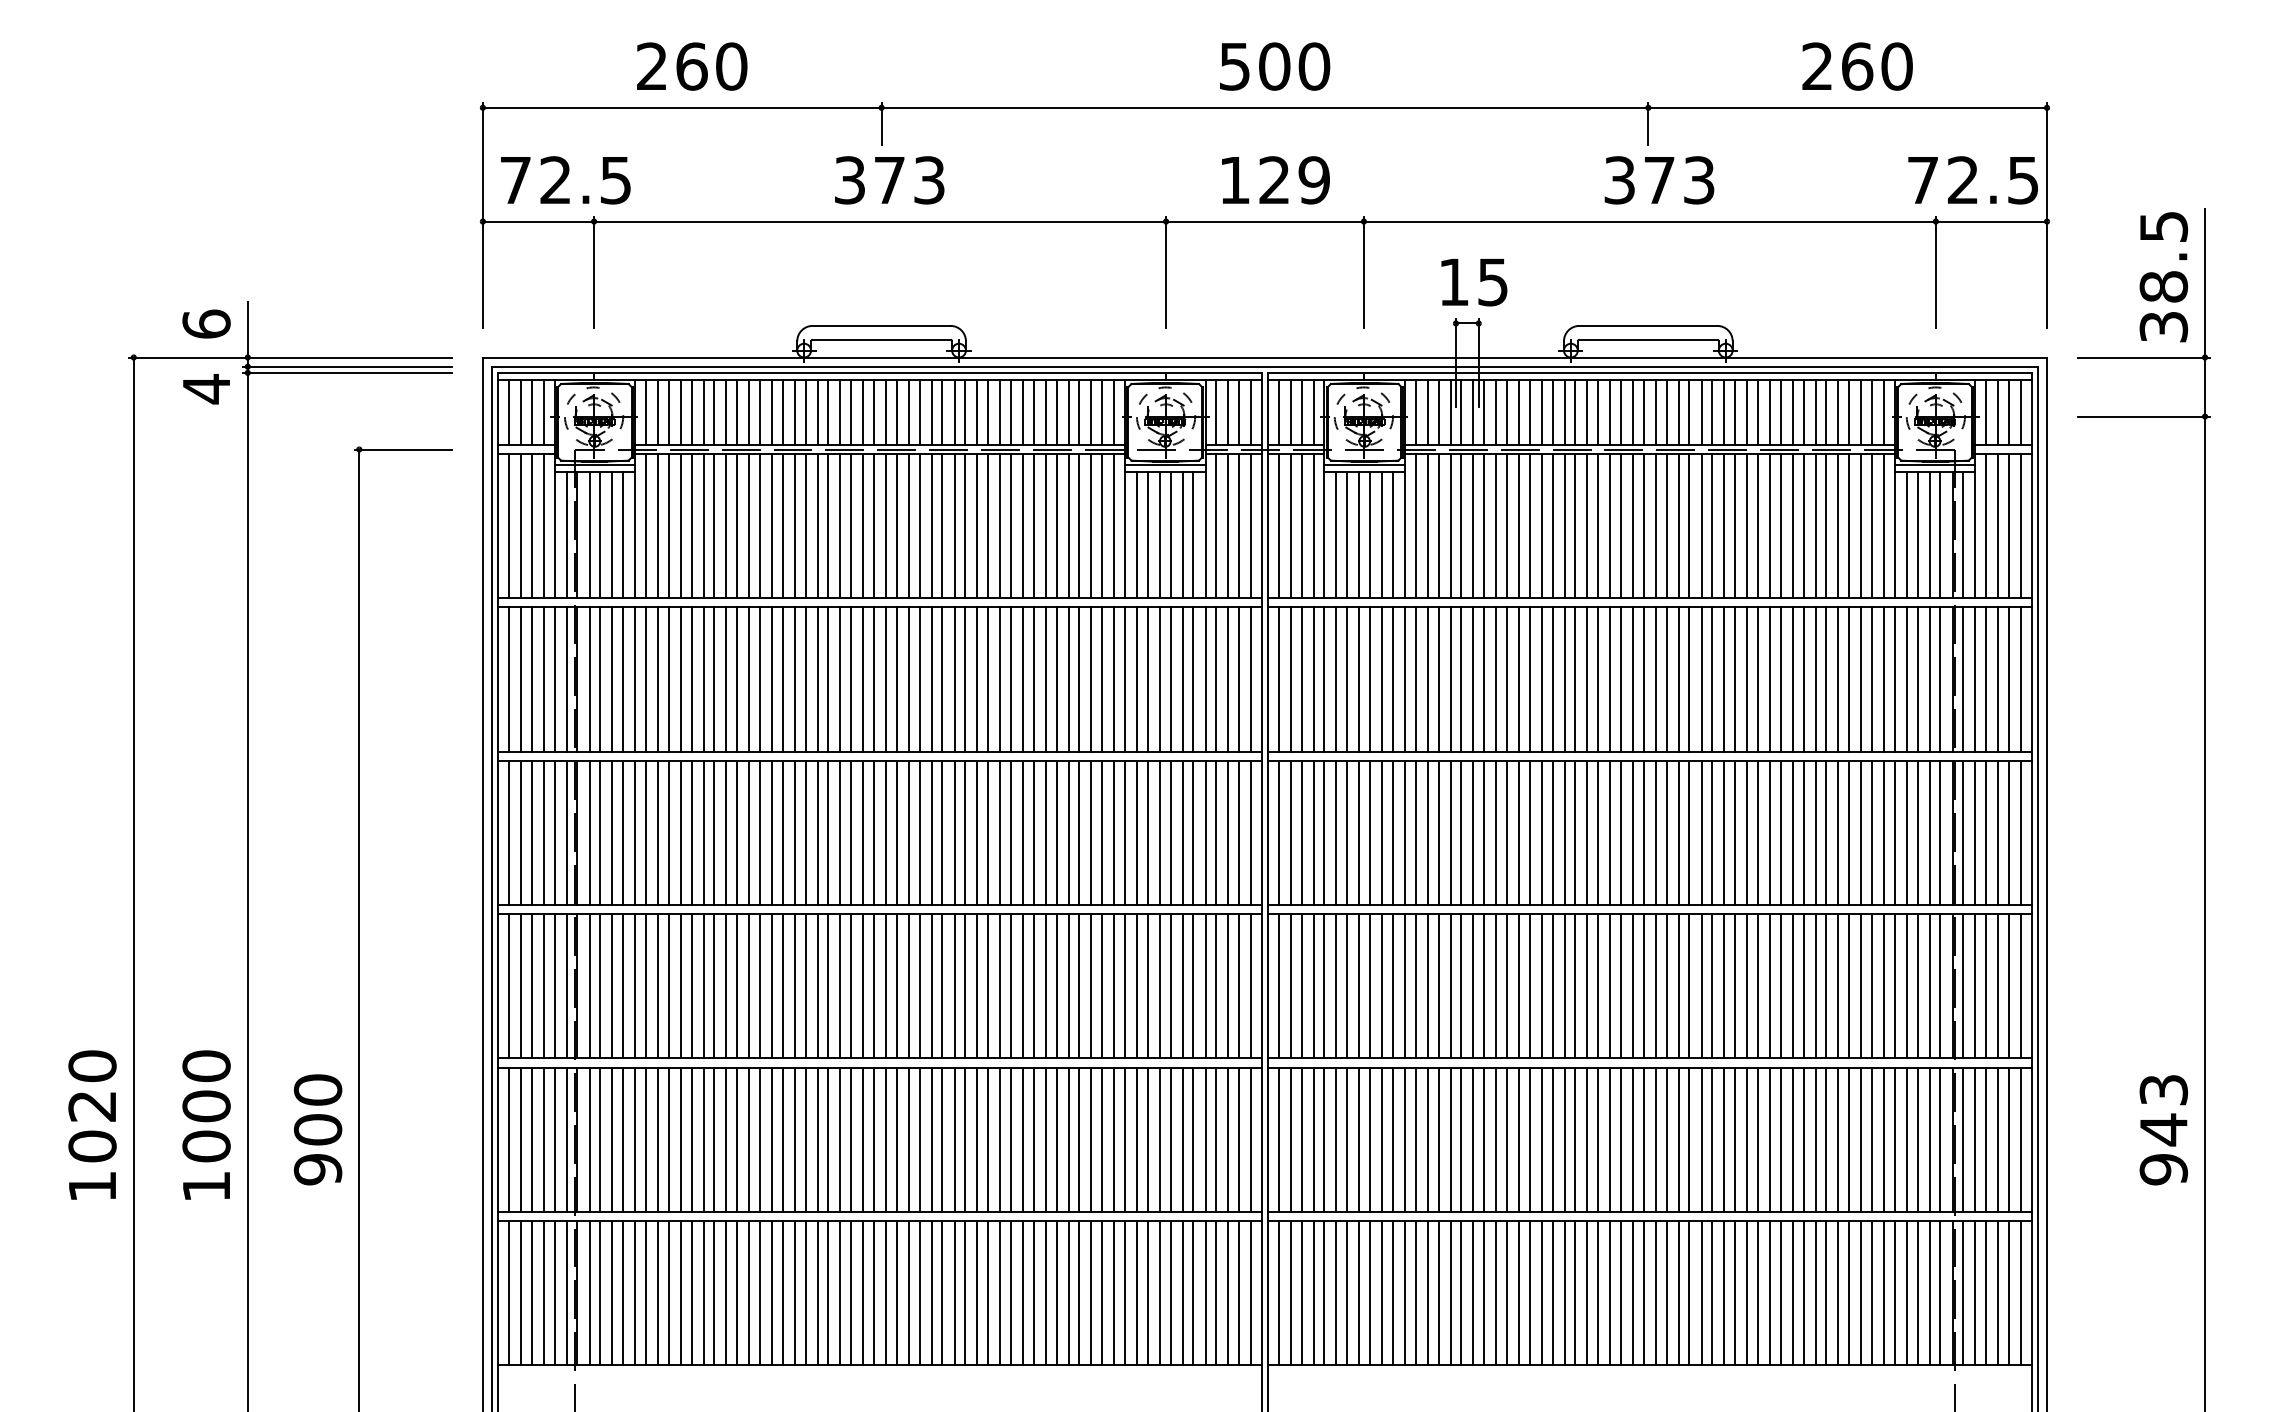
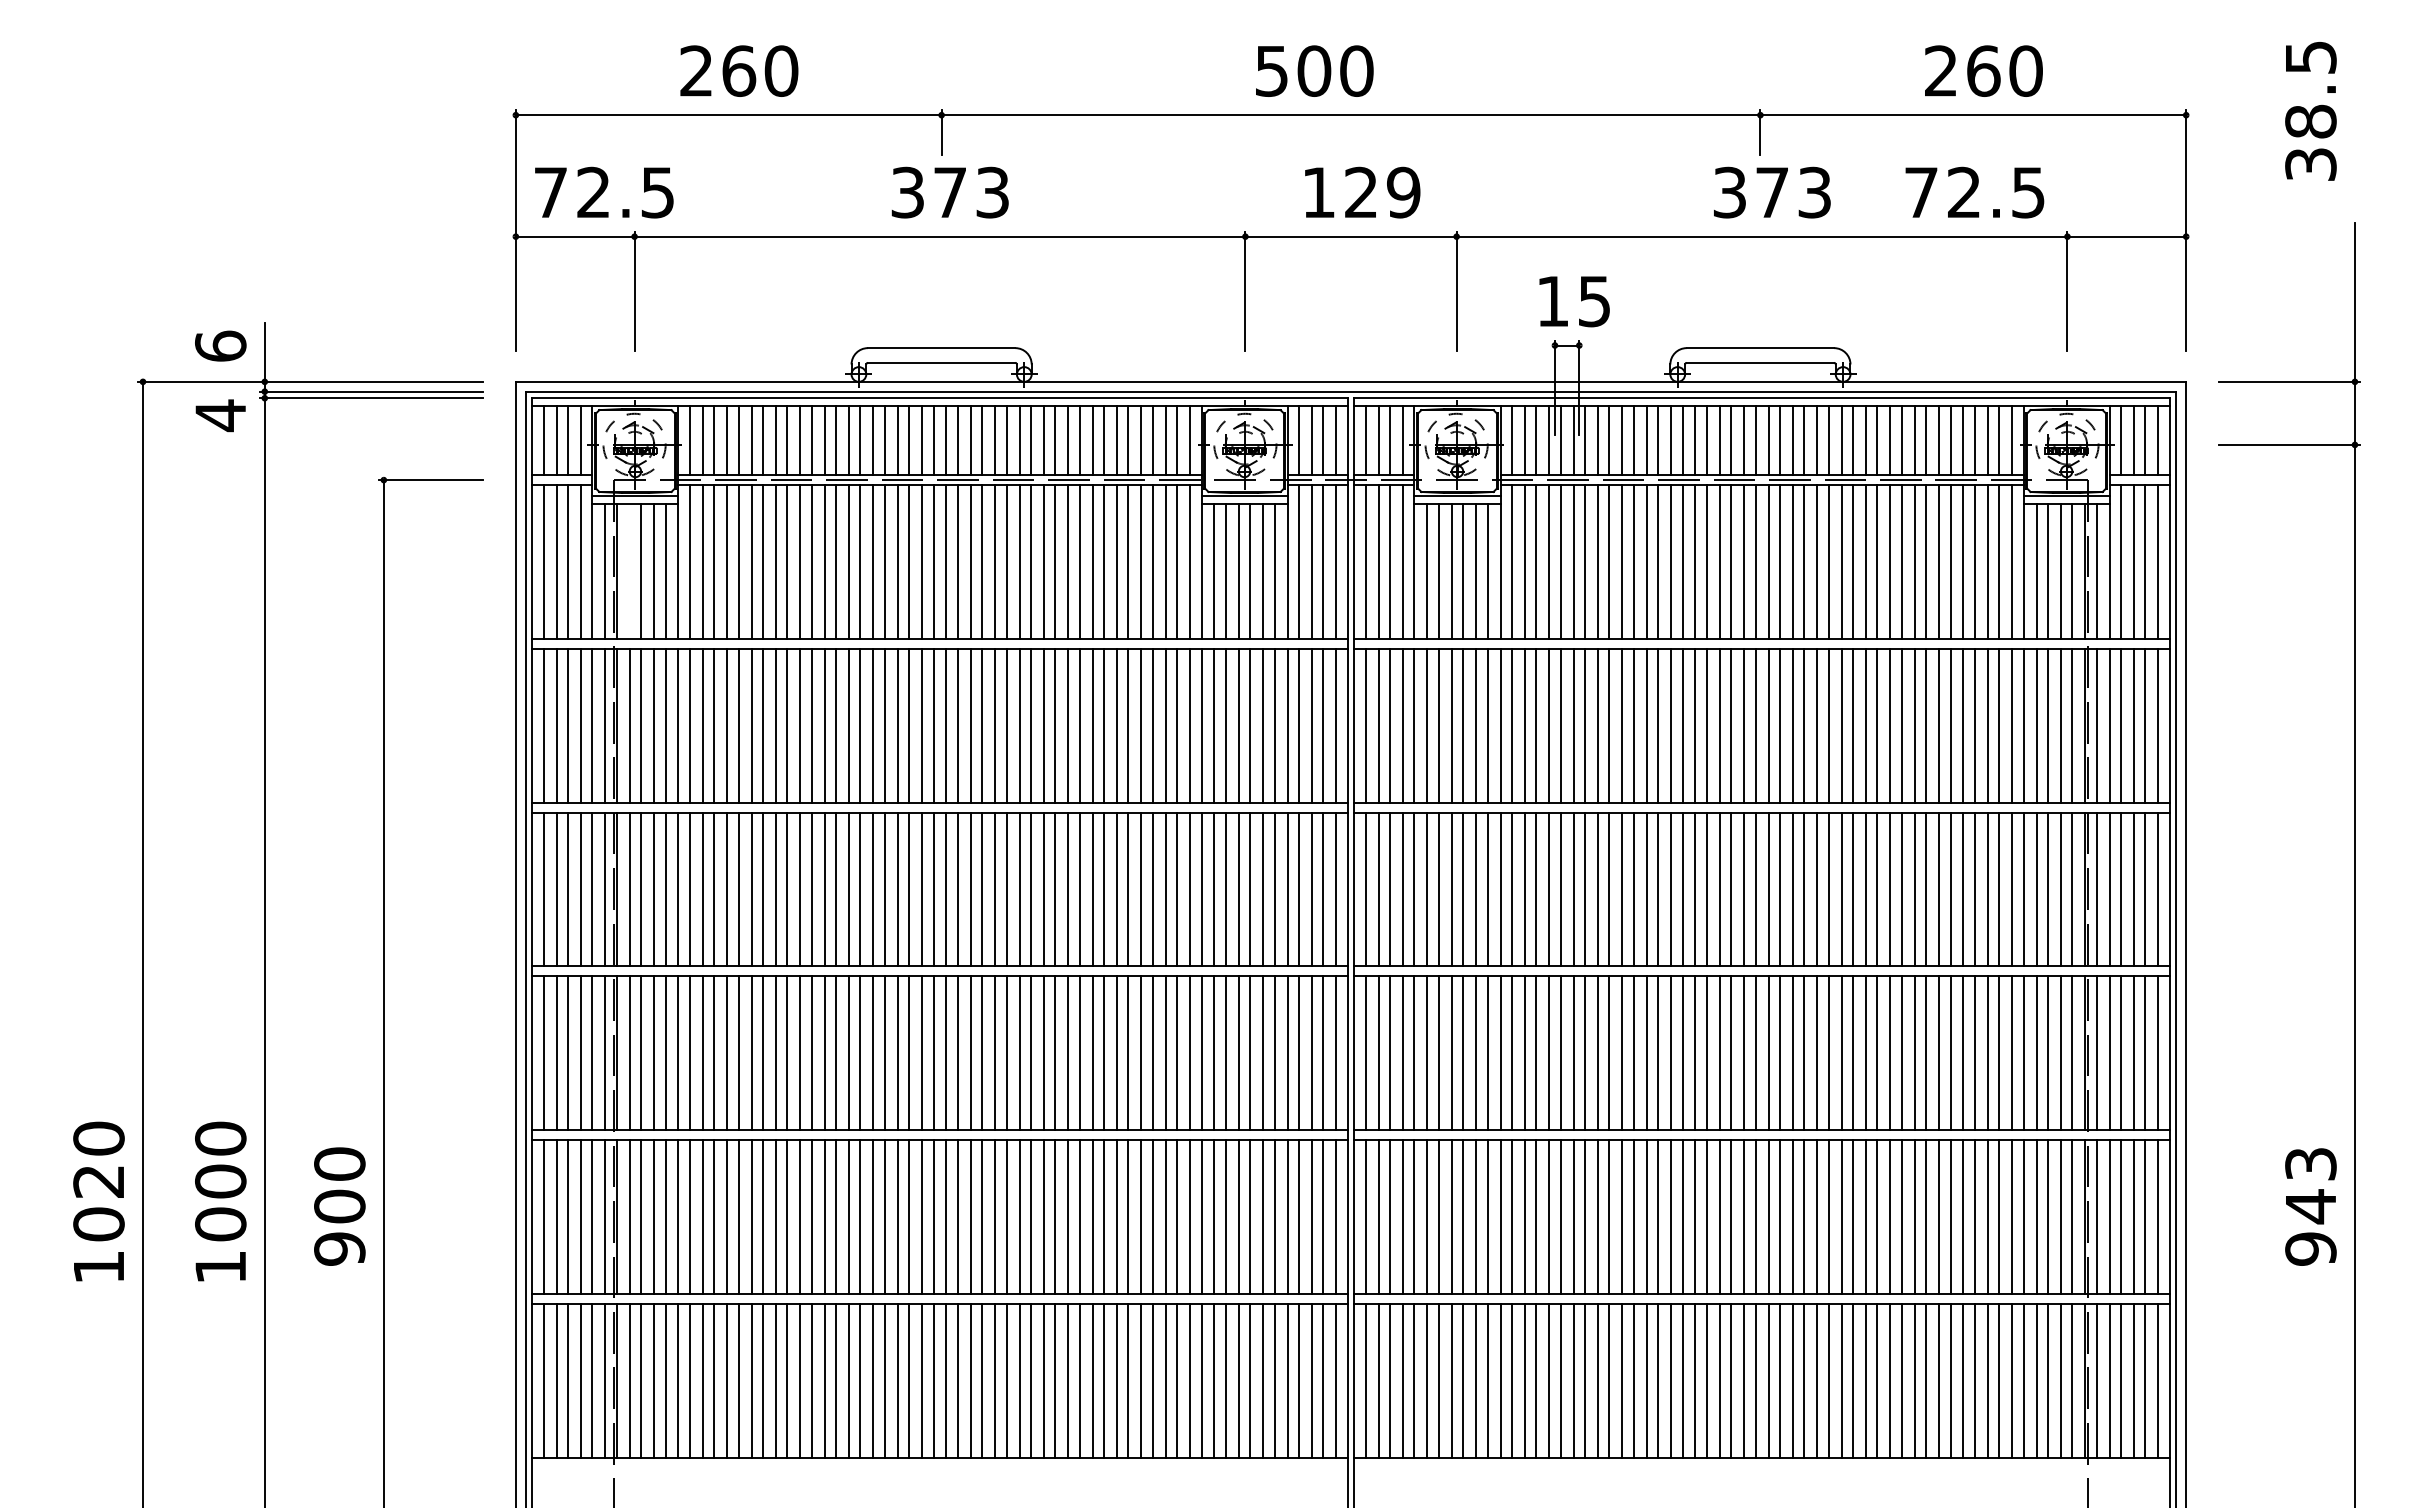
text: (1275, 66) -> (1315, 71), moved
text: (1972, 180) -> (1974, 192), moved
text: (2163, 277) -> (2310, 111), moved
line: (589, 534) -> (629, 570), removed

